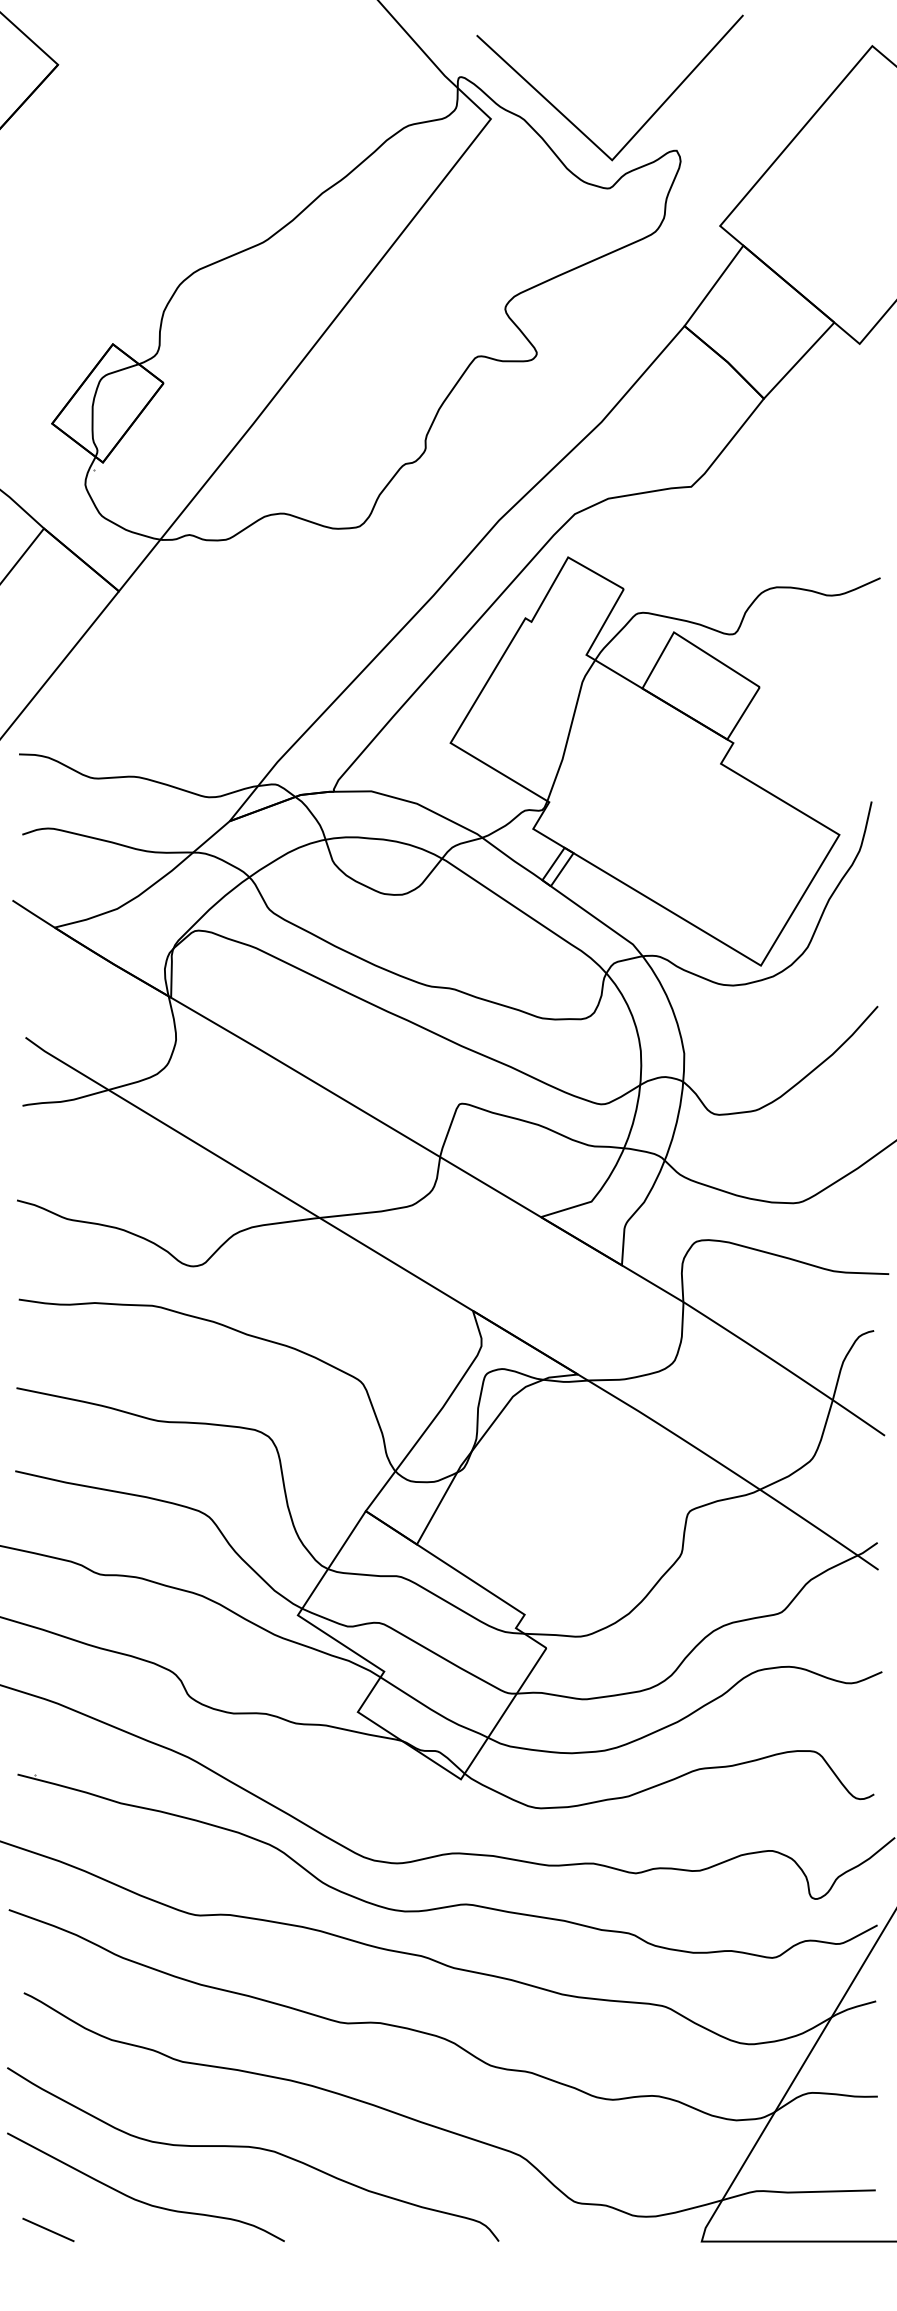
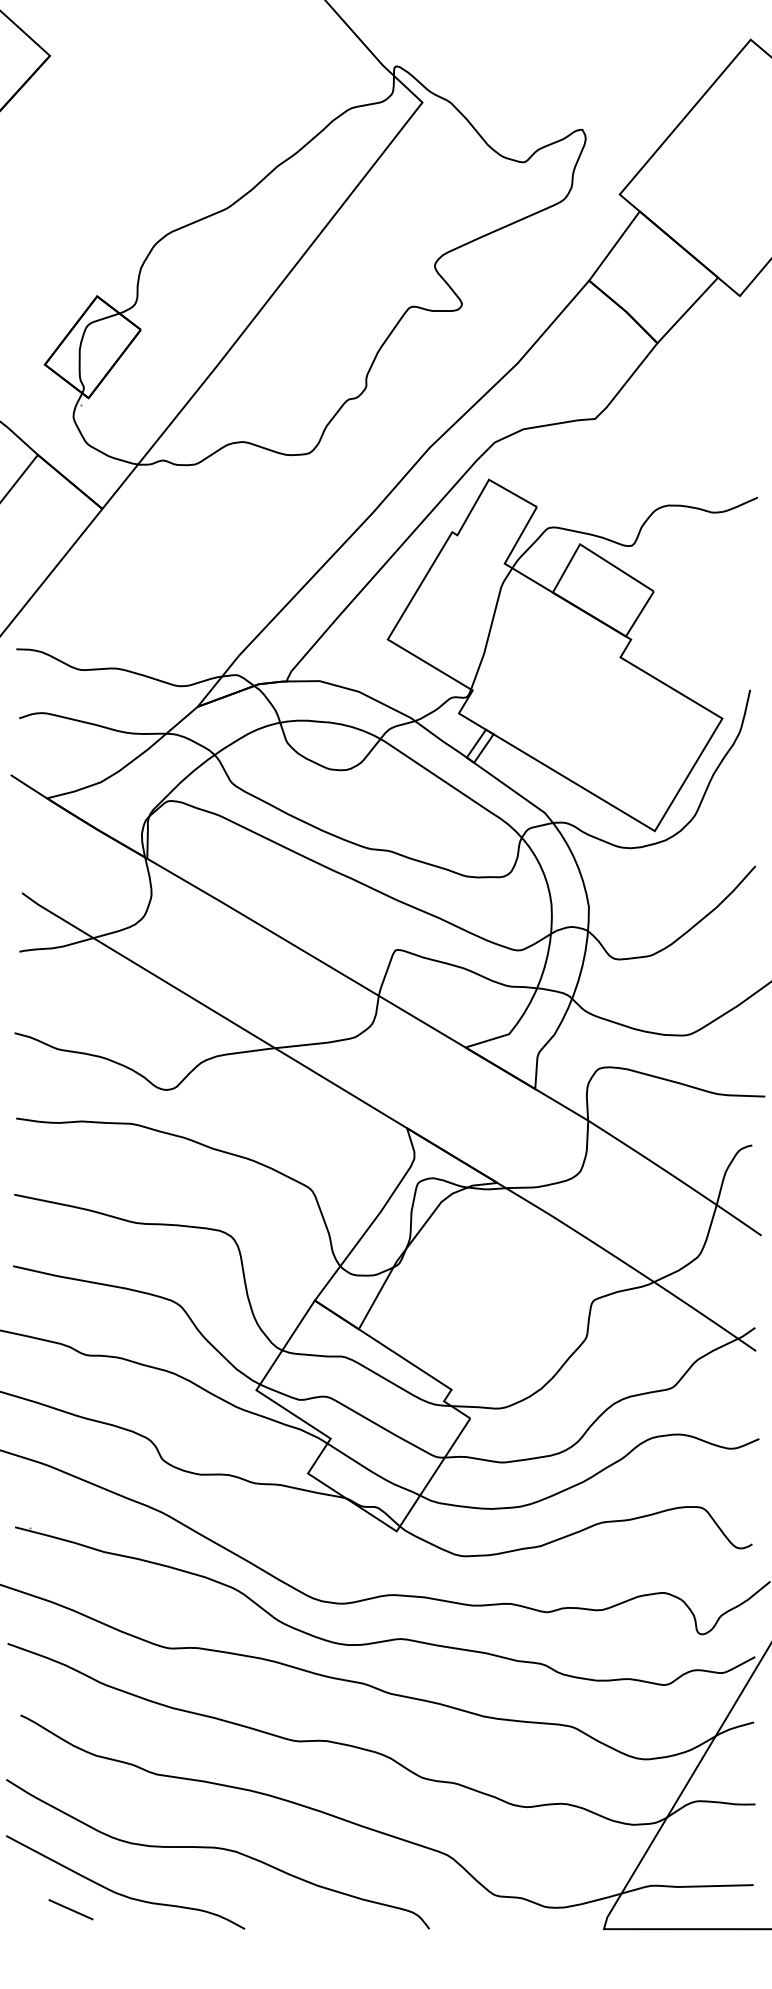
line: (645, 121) -> (555, 104), removed
line: (48, 2229) -> (71, 1909), moved

